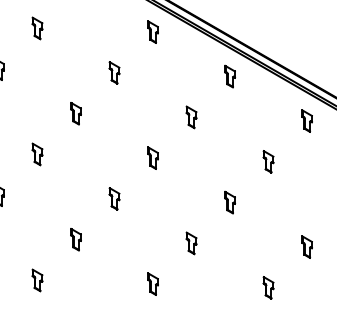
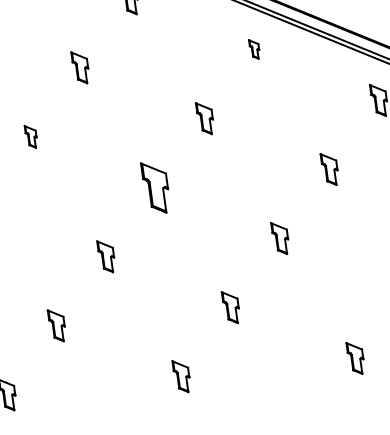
part: (229, 76) -> (253, 49), size x0.6
part: (75, 113) -> (30, 136), size x0.7
part: (152, 157) -> (155, 186), size x1.6

